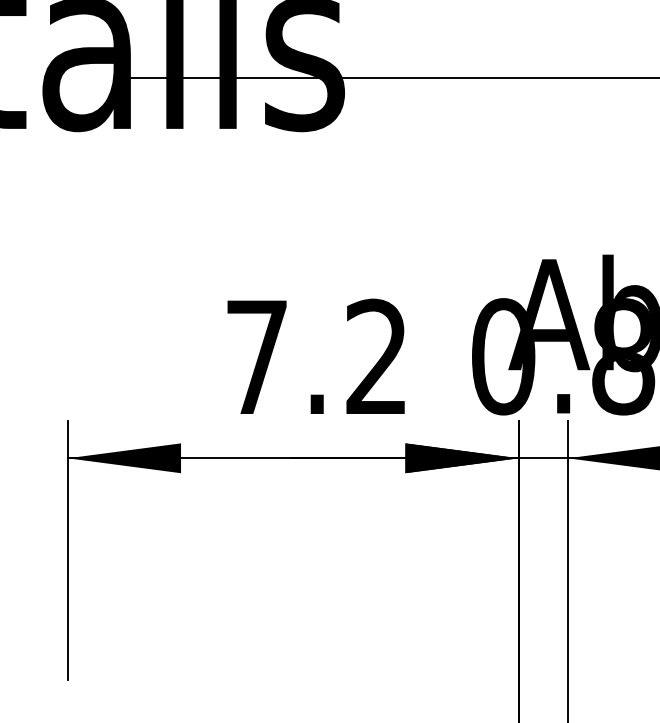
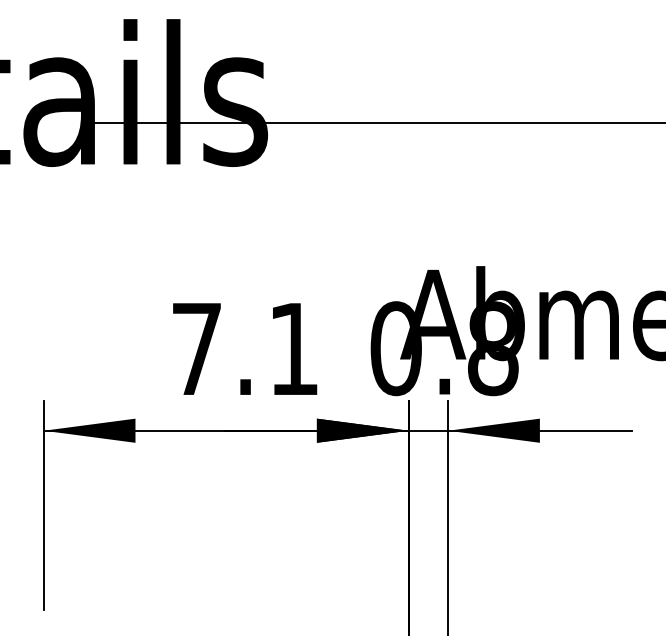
text: (376, 355) -> (293, 347), 7.2 -> 7.1

